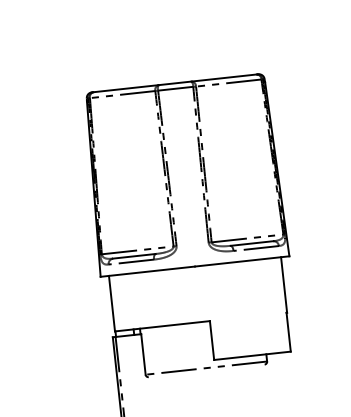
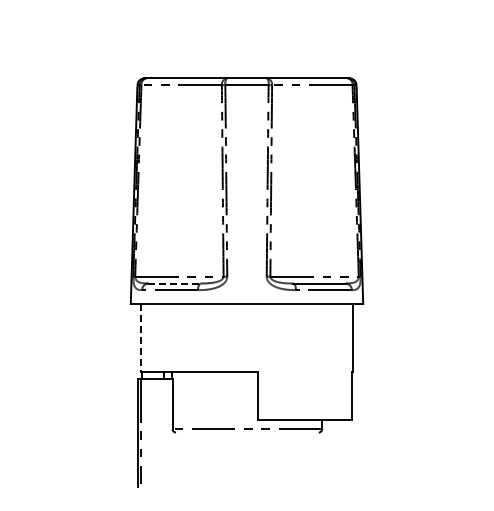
line: (135, 256) -> (175, 283), solid -> dashed
line: (112, 303) -> (141, 338), solid -> dashed

